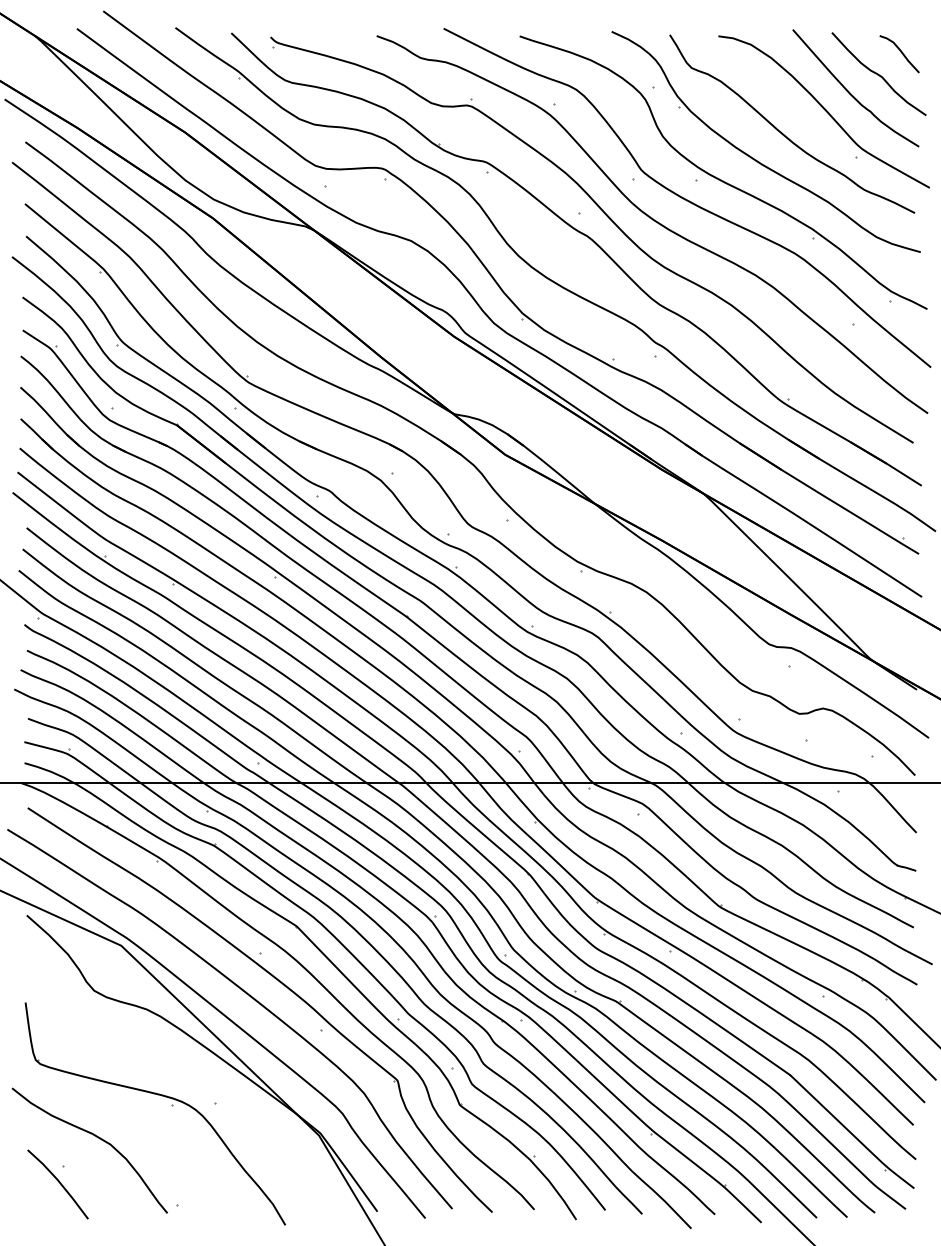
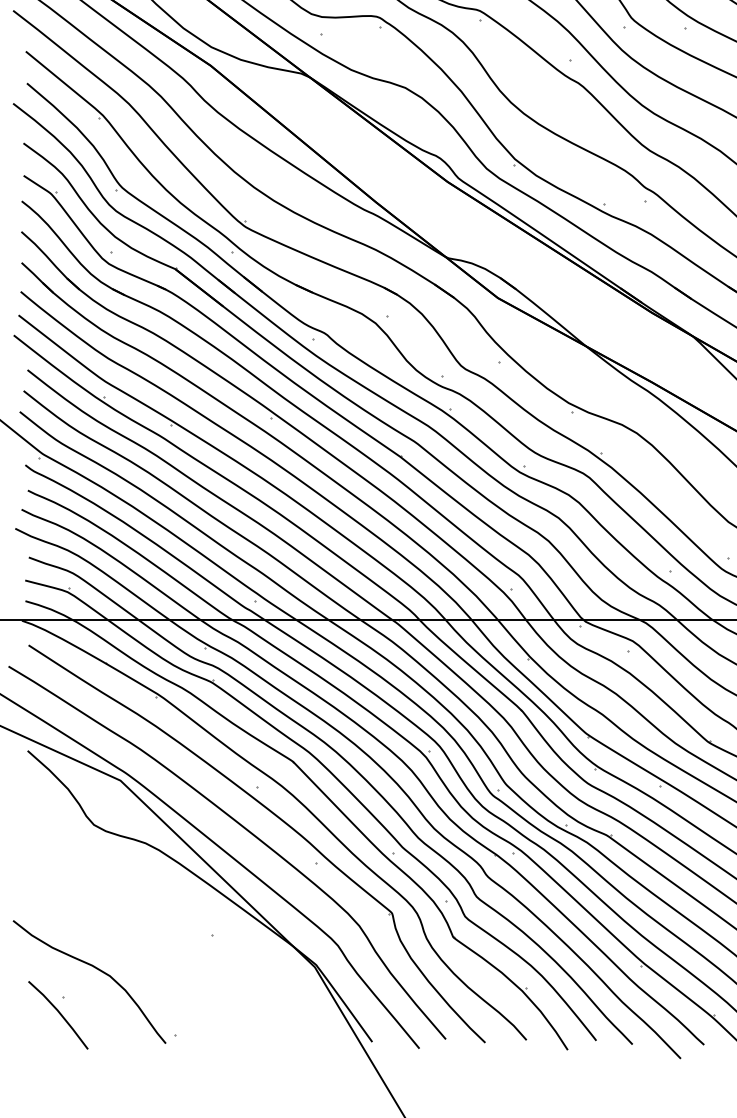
part: (157, 1095) -> (156, 927), removed

